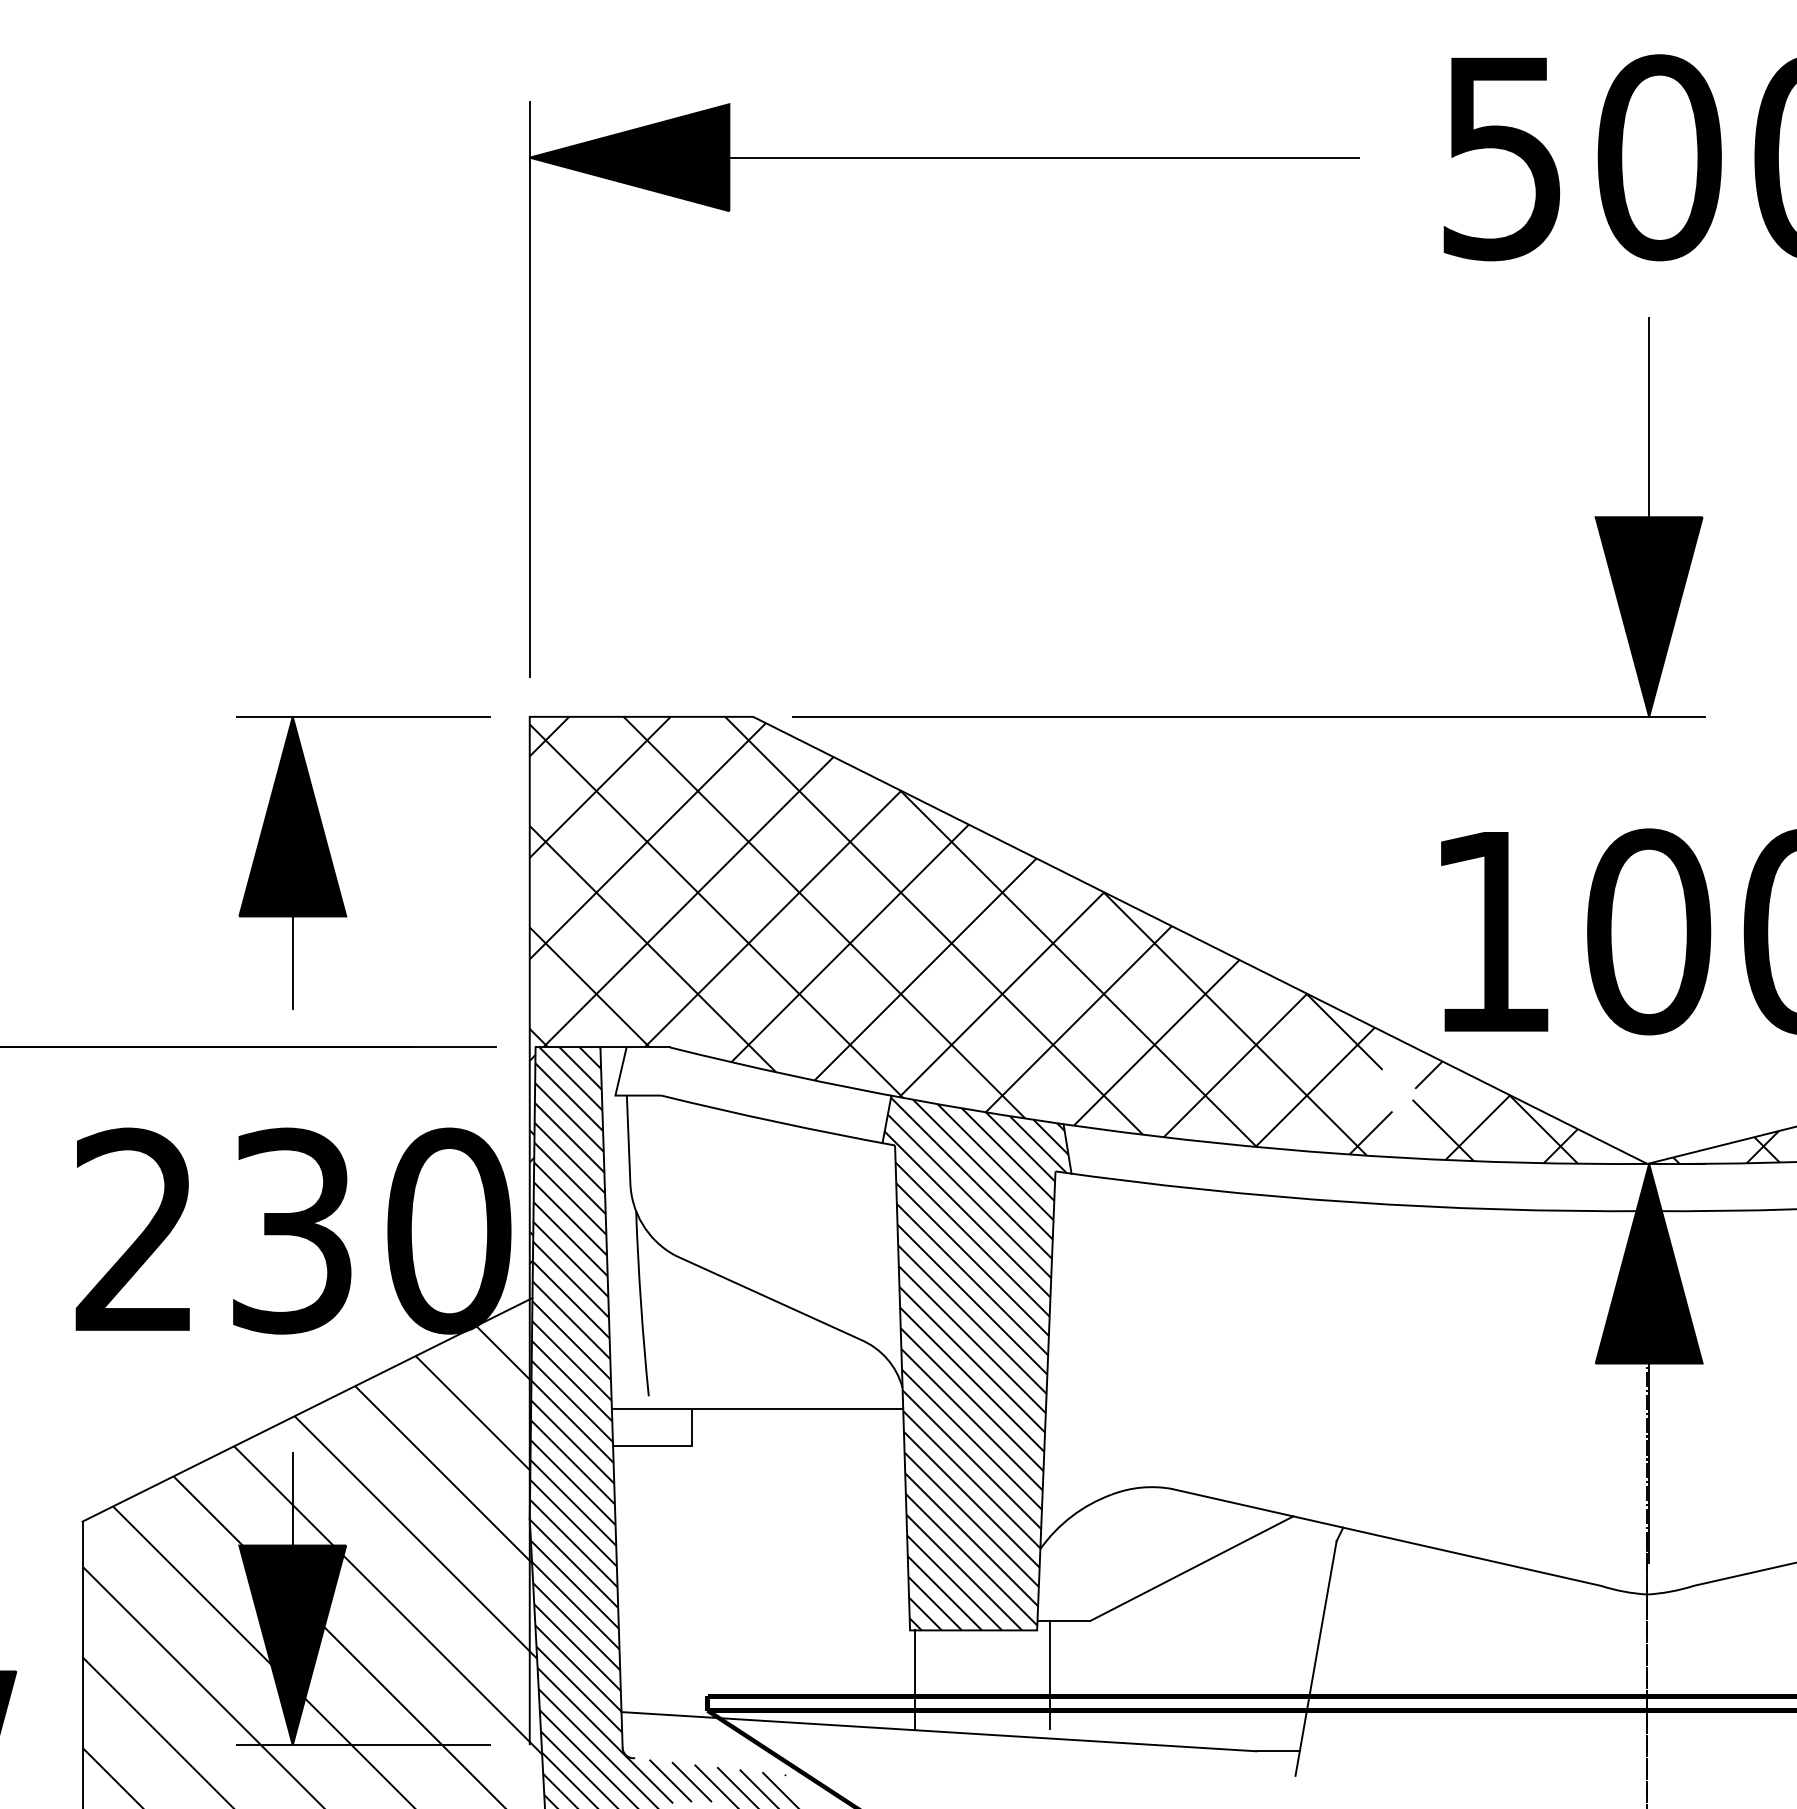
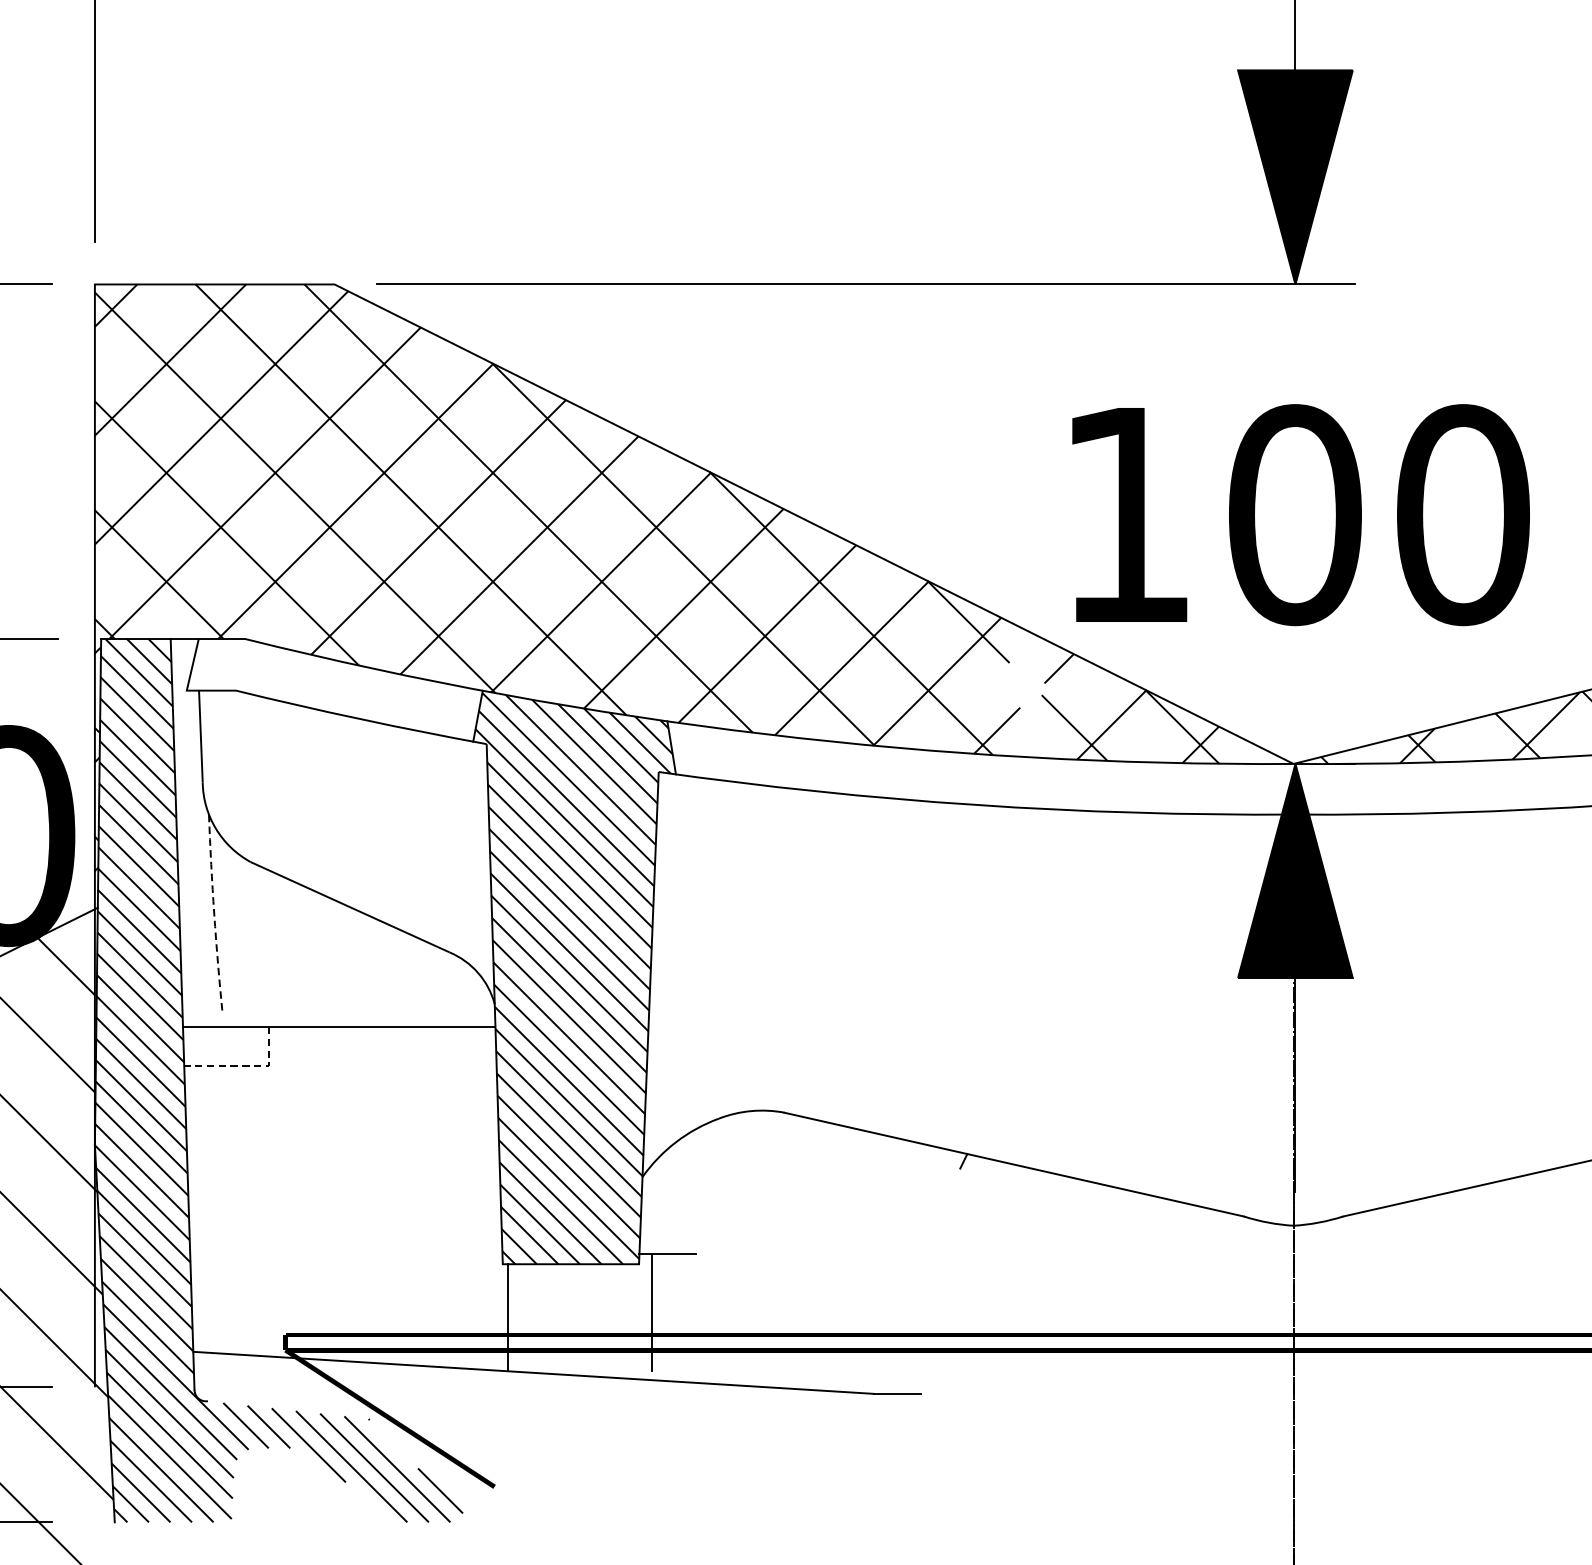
arc: (641, 1303) -> (214, 913), solid -> dashed
line: (671, 1445) -> (246, 1065), solid -> dashed
line: (1191, 1568) -> (804, 1197), removed
line: (1315, 1658) -> (937, 1294), removed

